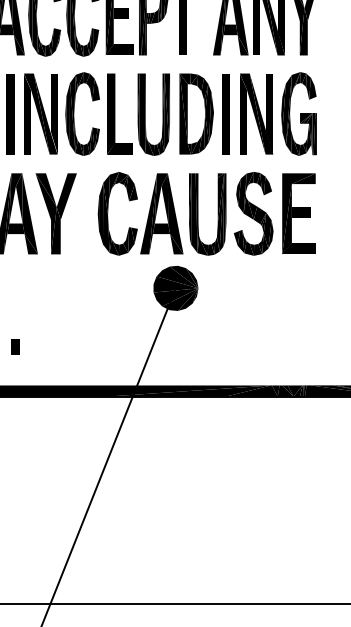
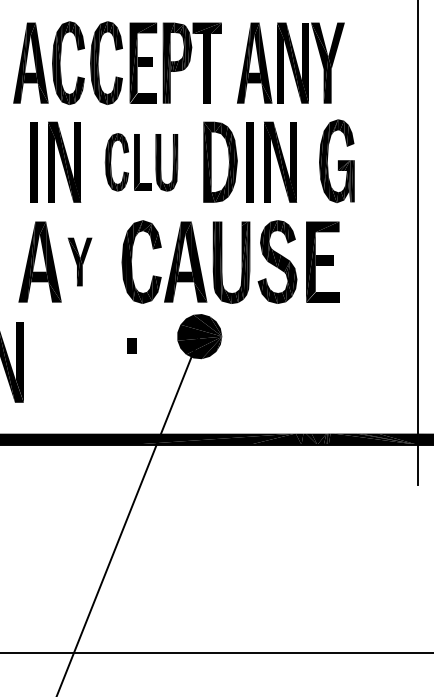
part: (117, 114) -> (141, 162), size x0.7
part: (298, 114) -> (336, 161), moved
part: (55, 213) -> (79, 261), size x0.6
part: (14, 346) -> (131, 345), moved

